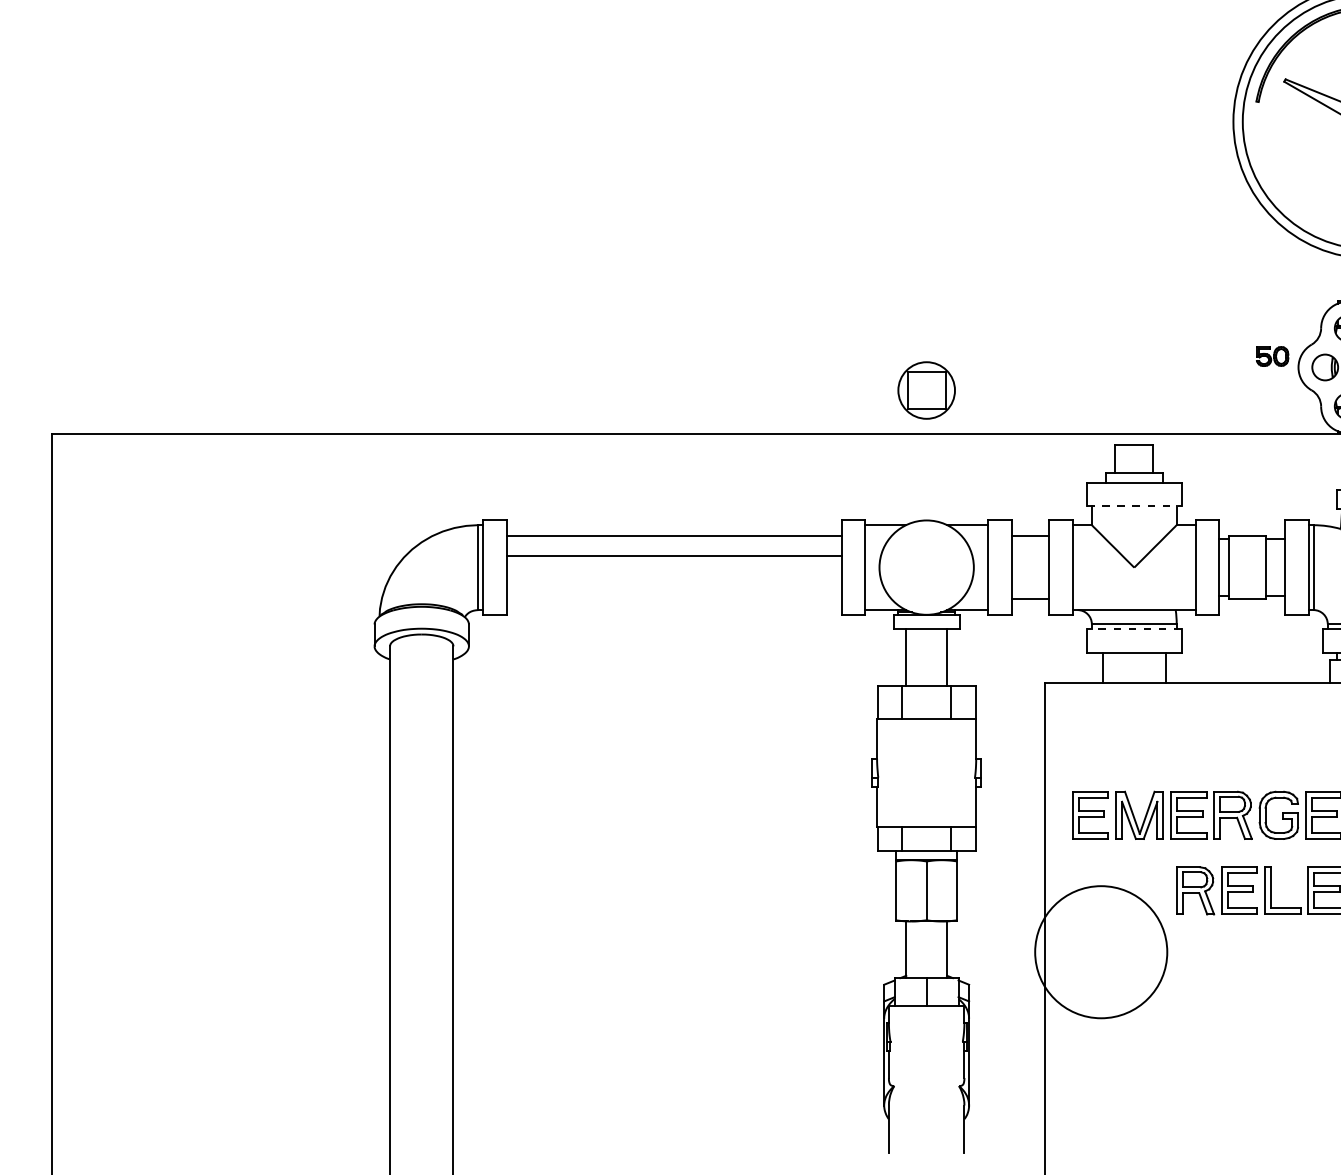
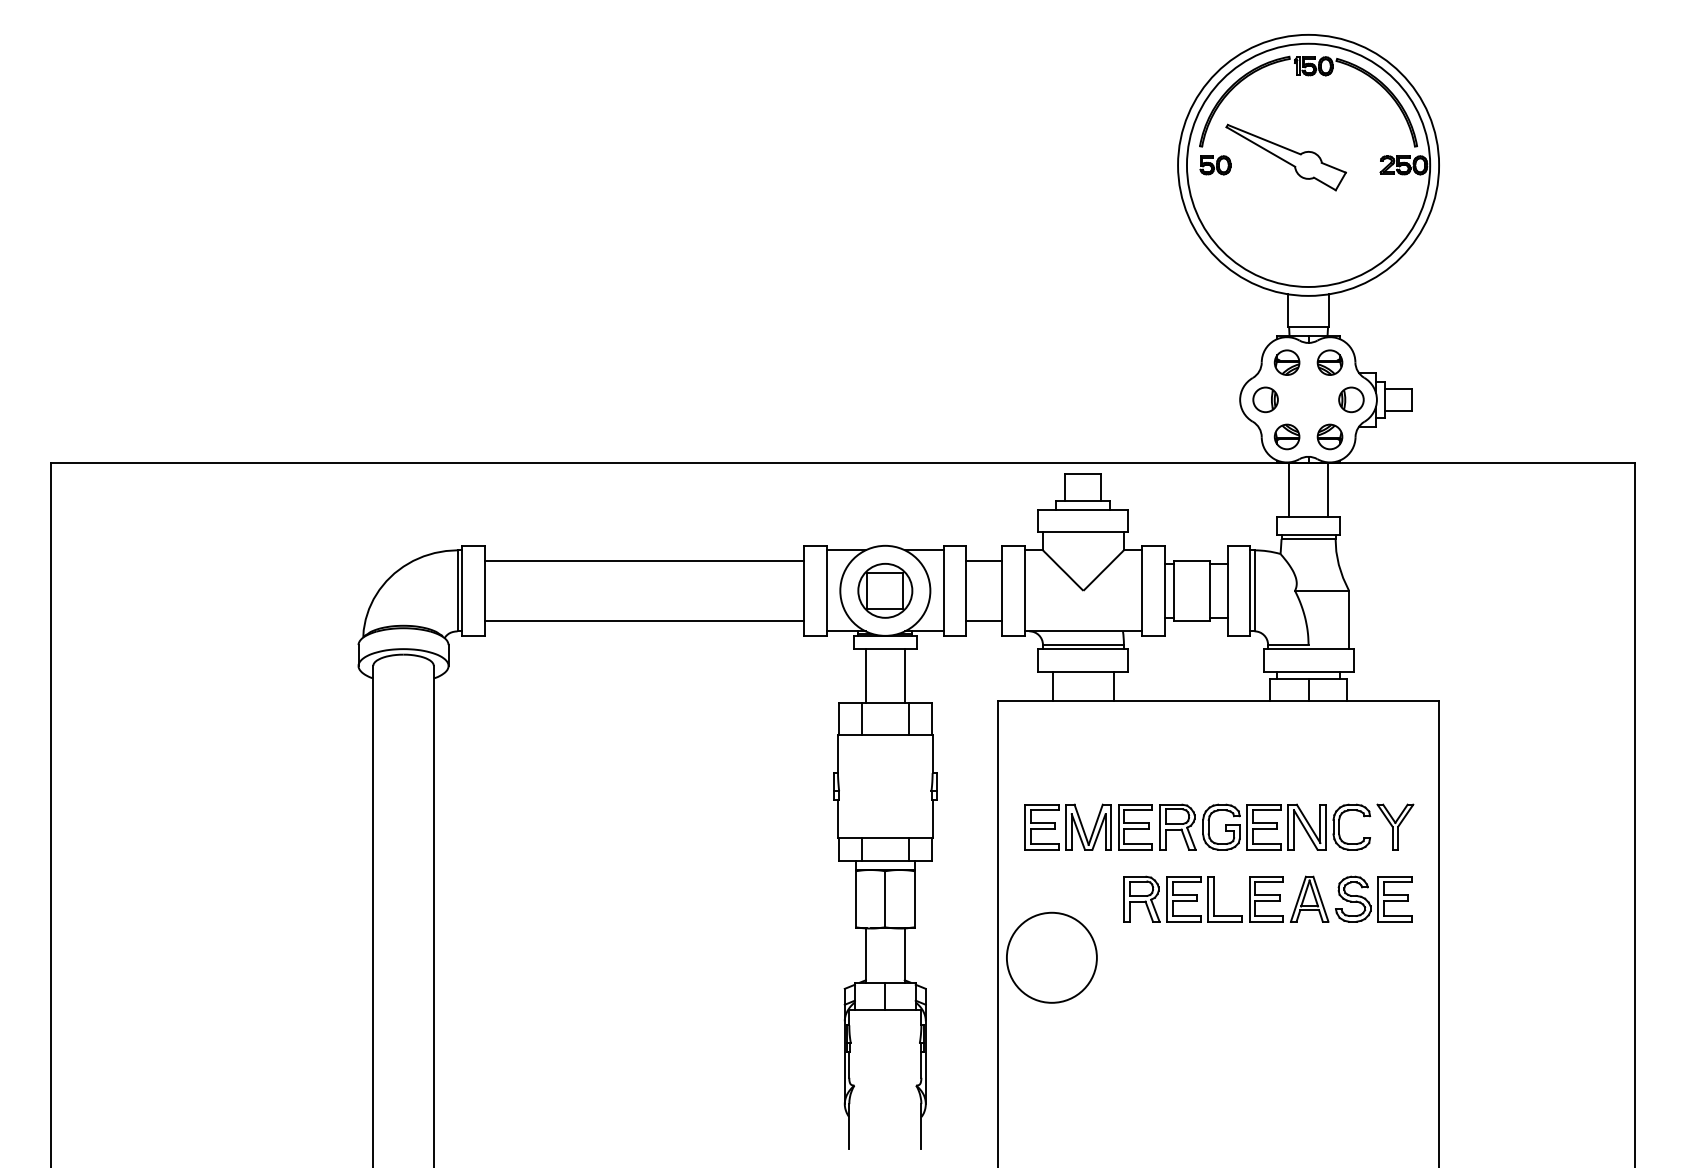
part: (1272, 356) -> (1215, 165), moved
part: (926, 390) -> (885, 590), moved
line: (1134, 506) -> (1083, 532), dashed -> solid
line: (674, 556) -> (644, 621), moved
line: (1133, 629) -> (1082, 649), dashed -> solid
circle: (1100, 951) -> (1051, 957), size x0.71

